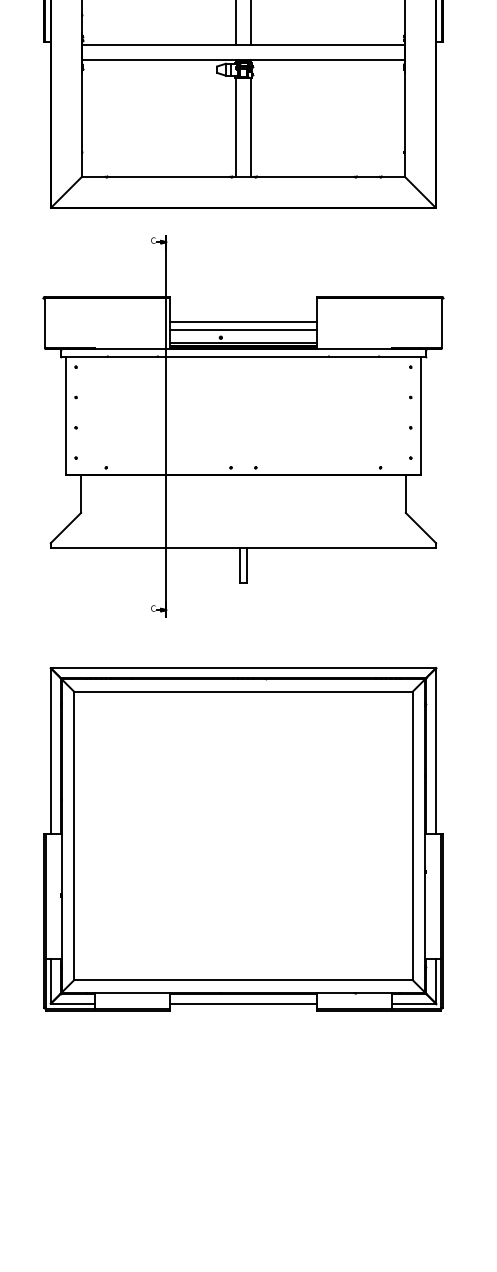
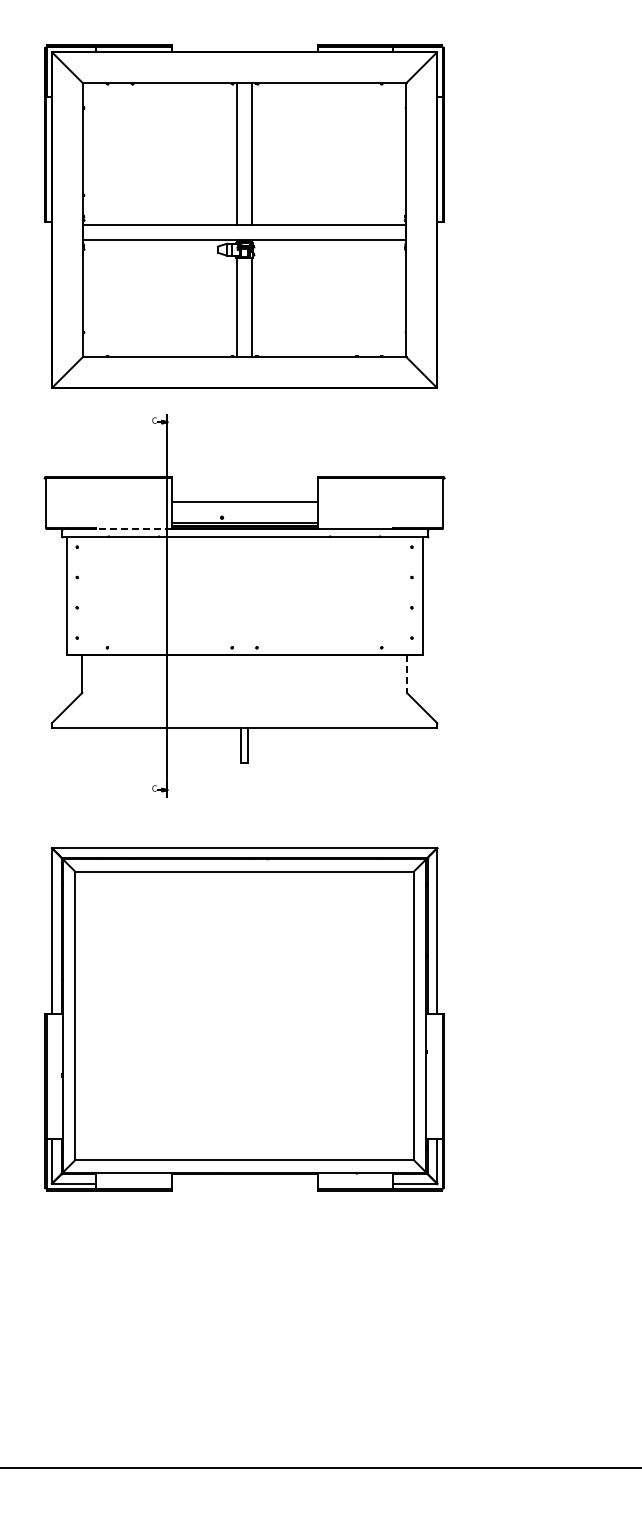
line: (243, 330) -> (244, 510), removed
line: (132, 349) -> (133, 529), solid -> dashed
line: (405, 493) -> (406, 673), solid -> dashed
line: (243, 1004) -> (244, 1184), removed

